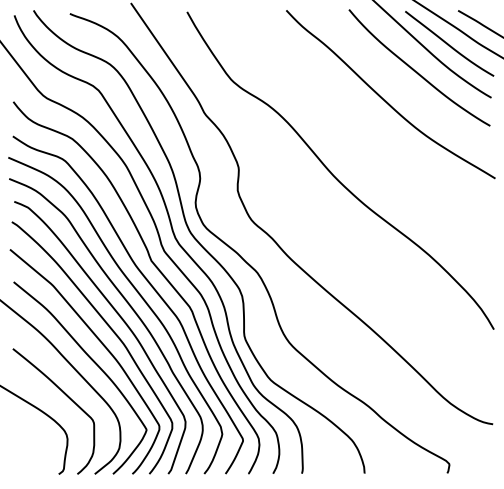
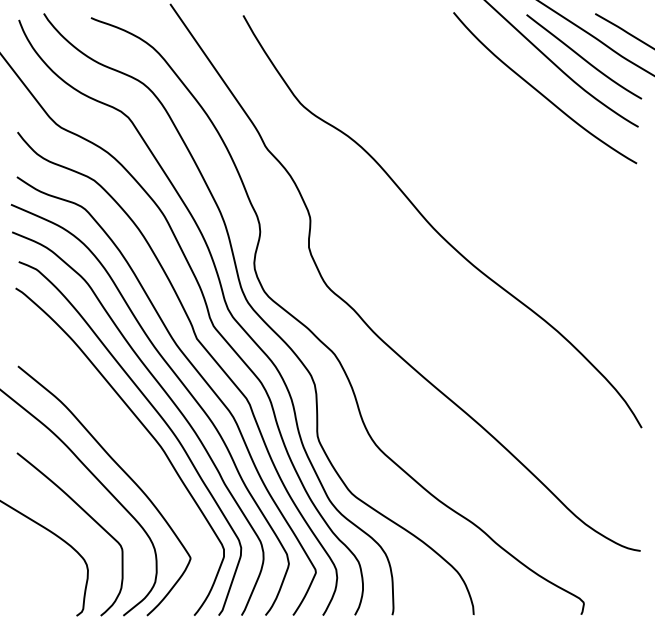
curve: (385, 100) -> (501, 130), removed
curve: (103, 346) -> (134, 449), removed

